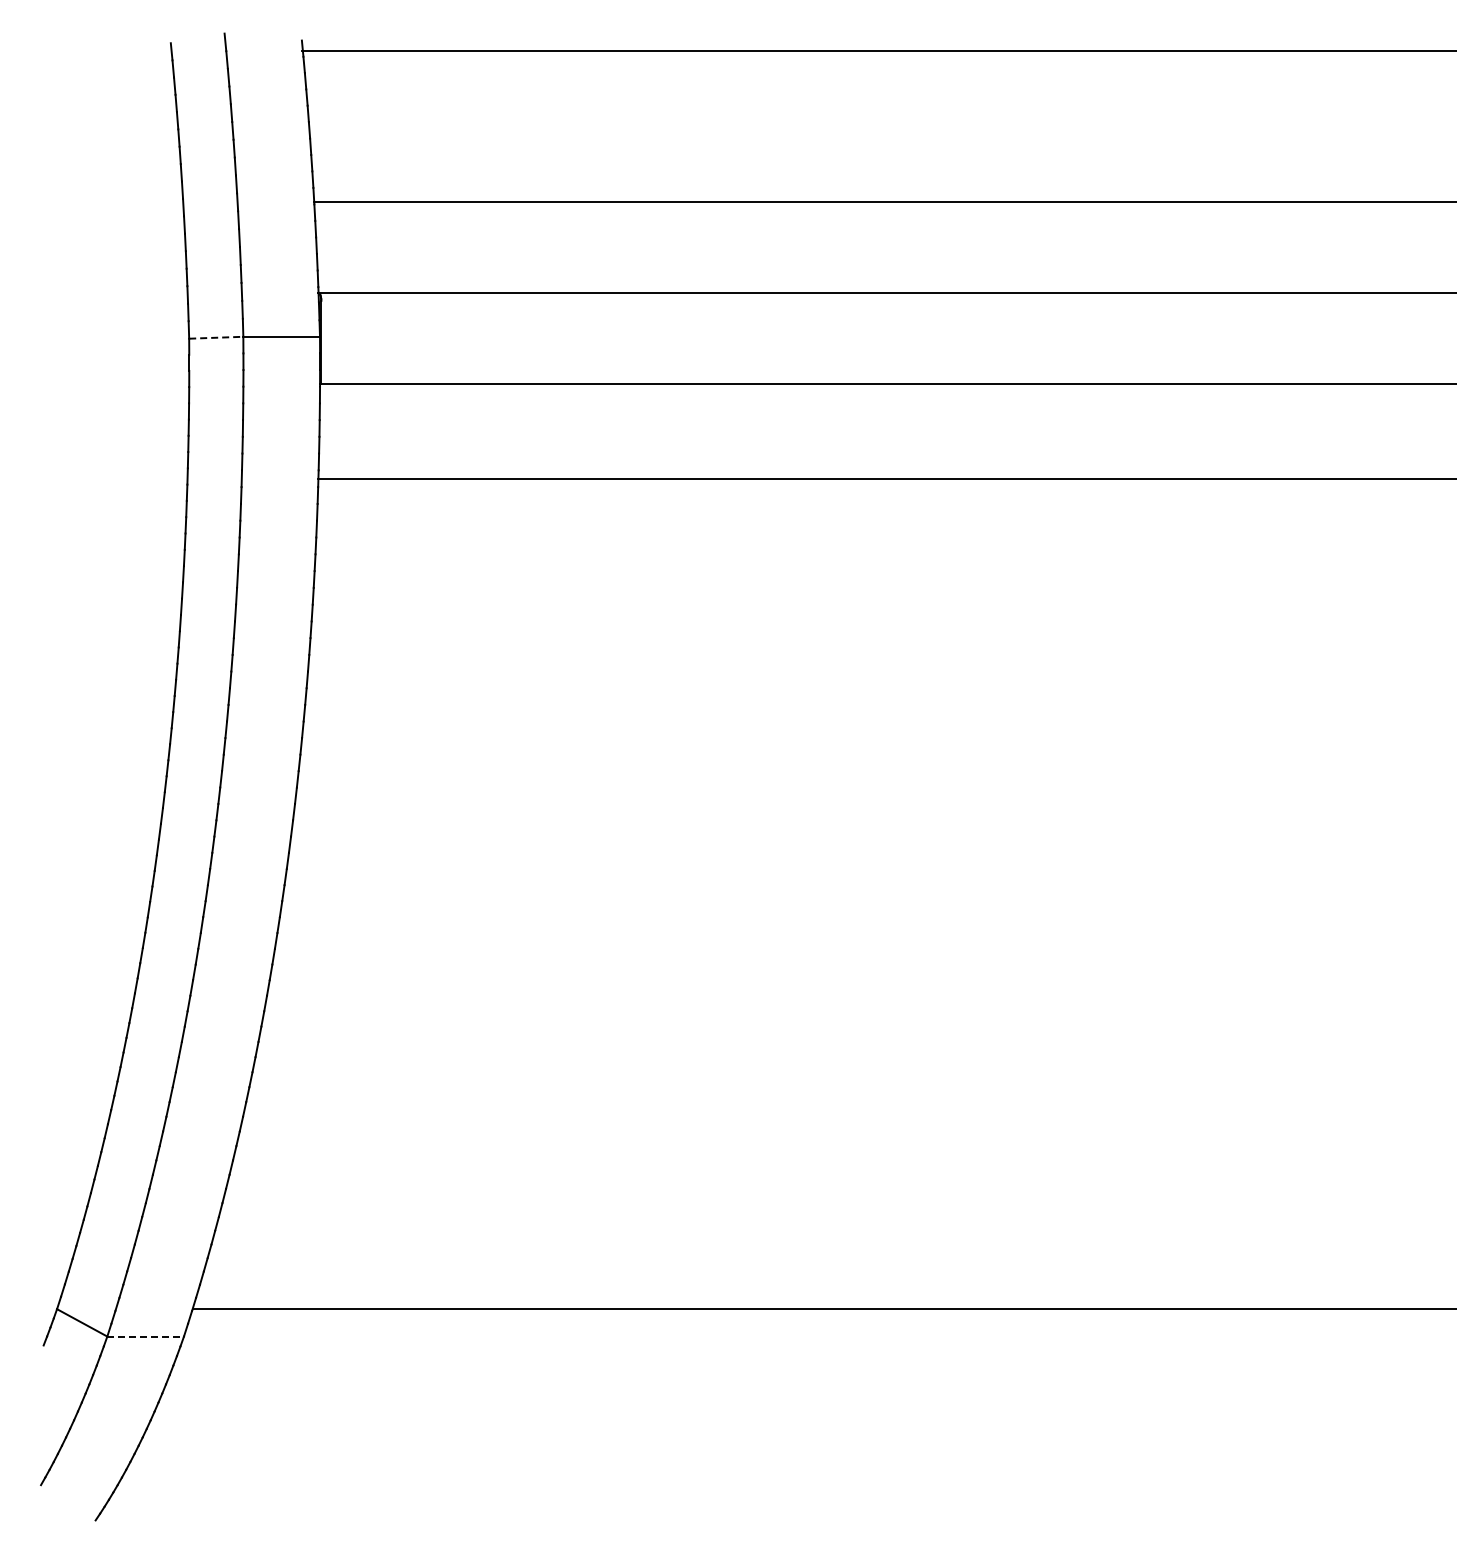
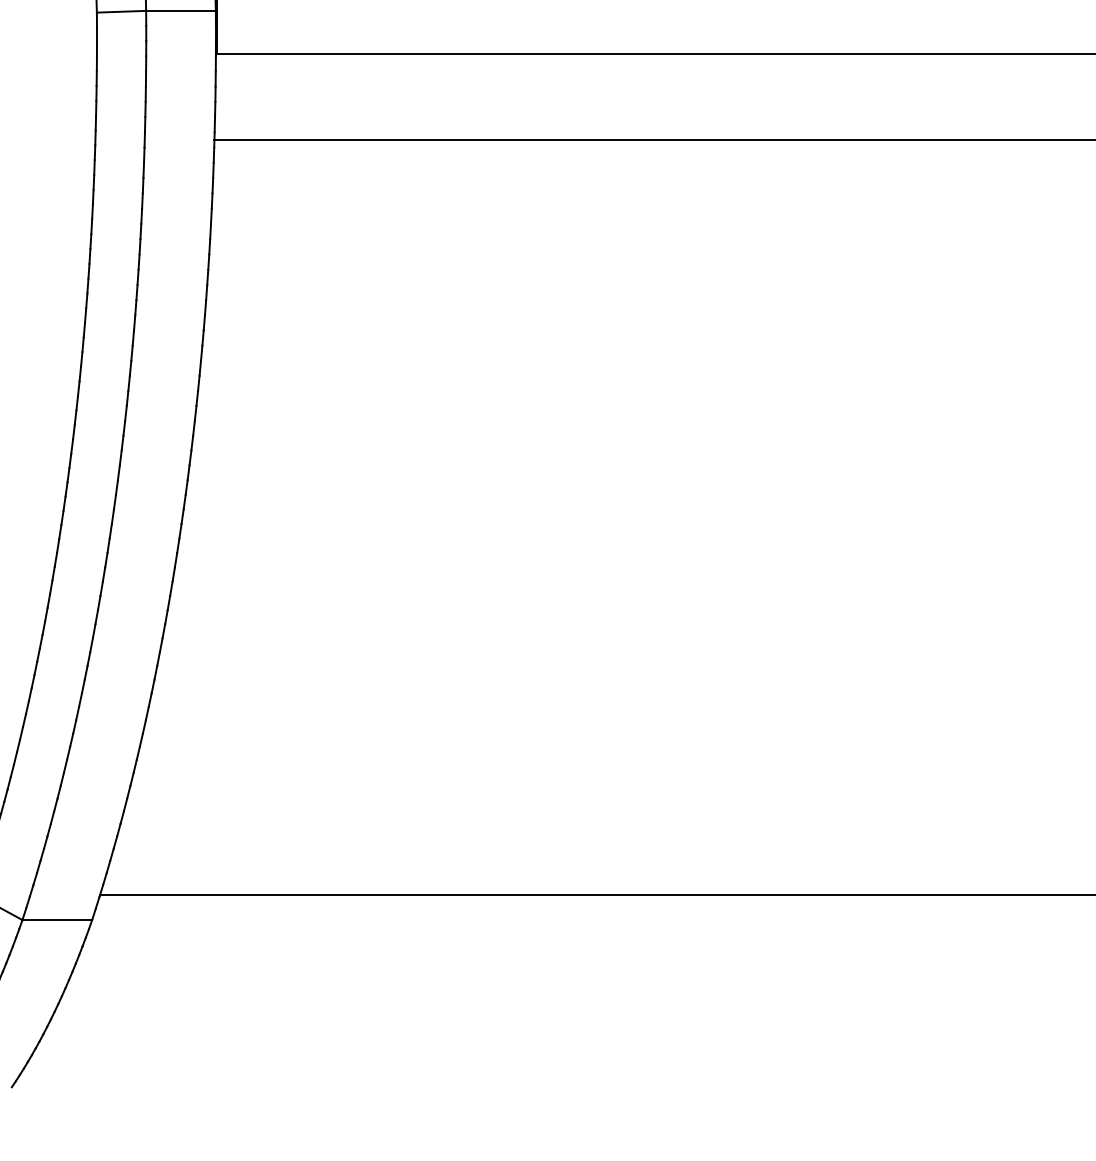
line: (216, 337) -> (121, 11), dashed -> solid
line: (146, 1336) -> (58, 920), dashed -> solid

